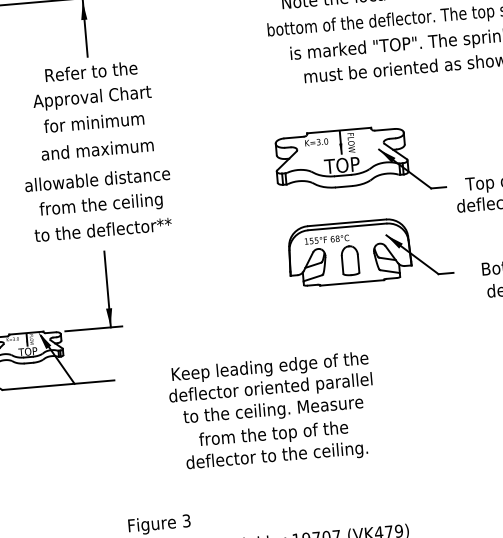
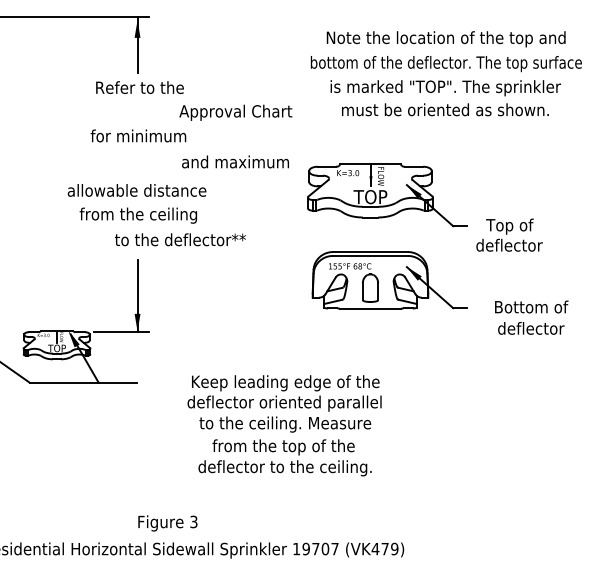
text: (92, 97) -> (235, 112), moved
text: (97, 148) -> (235, 161), moved
text: (103, 229) -> (180, 239), moved

